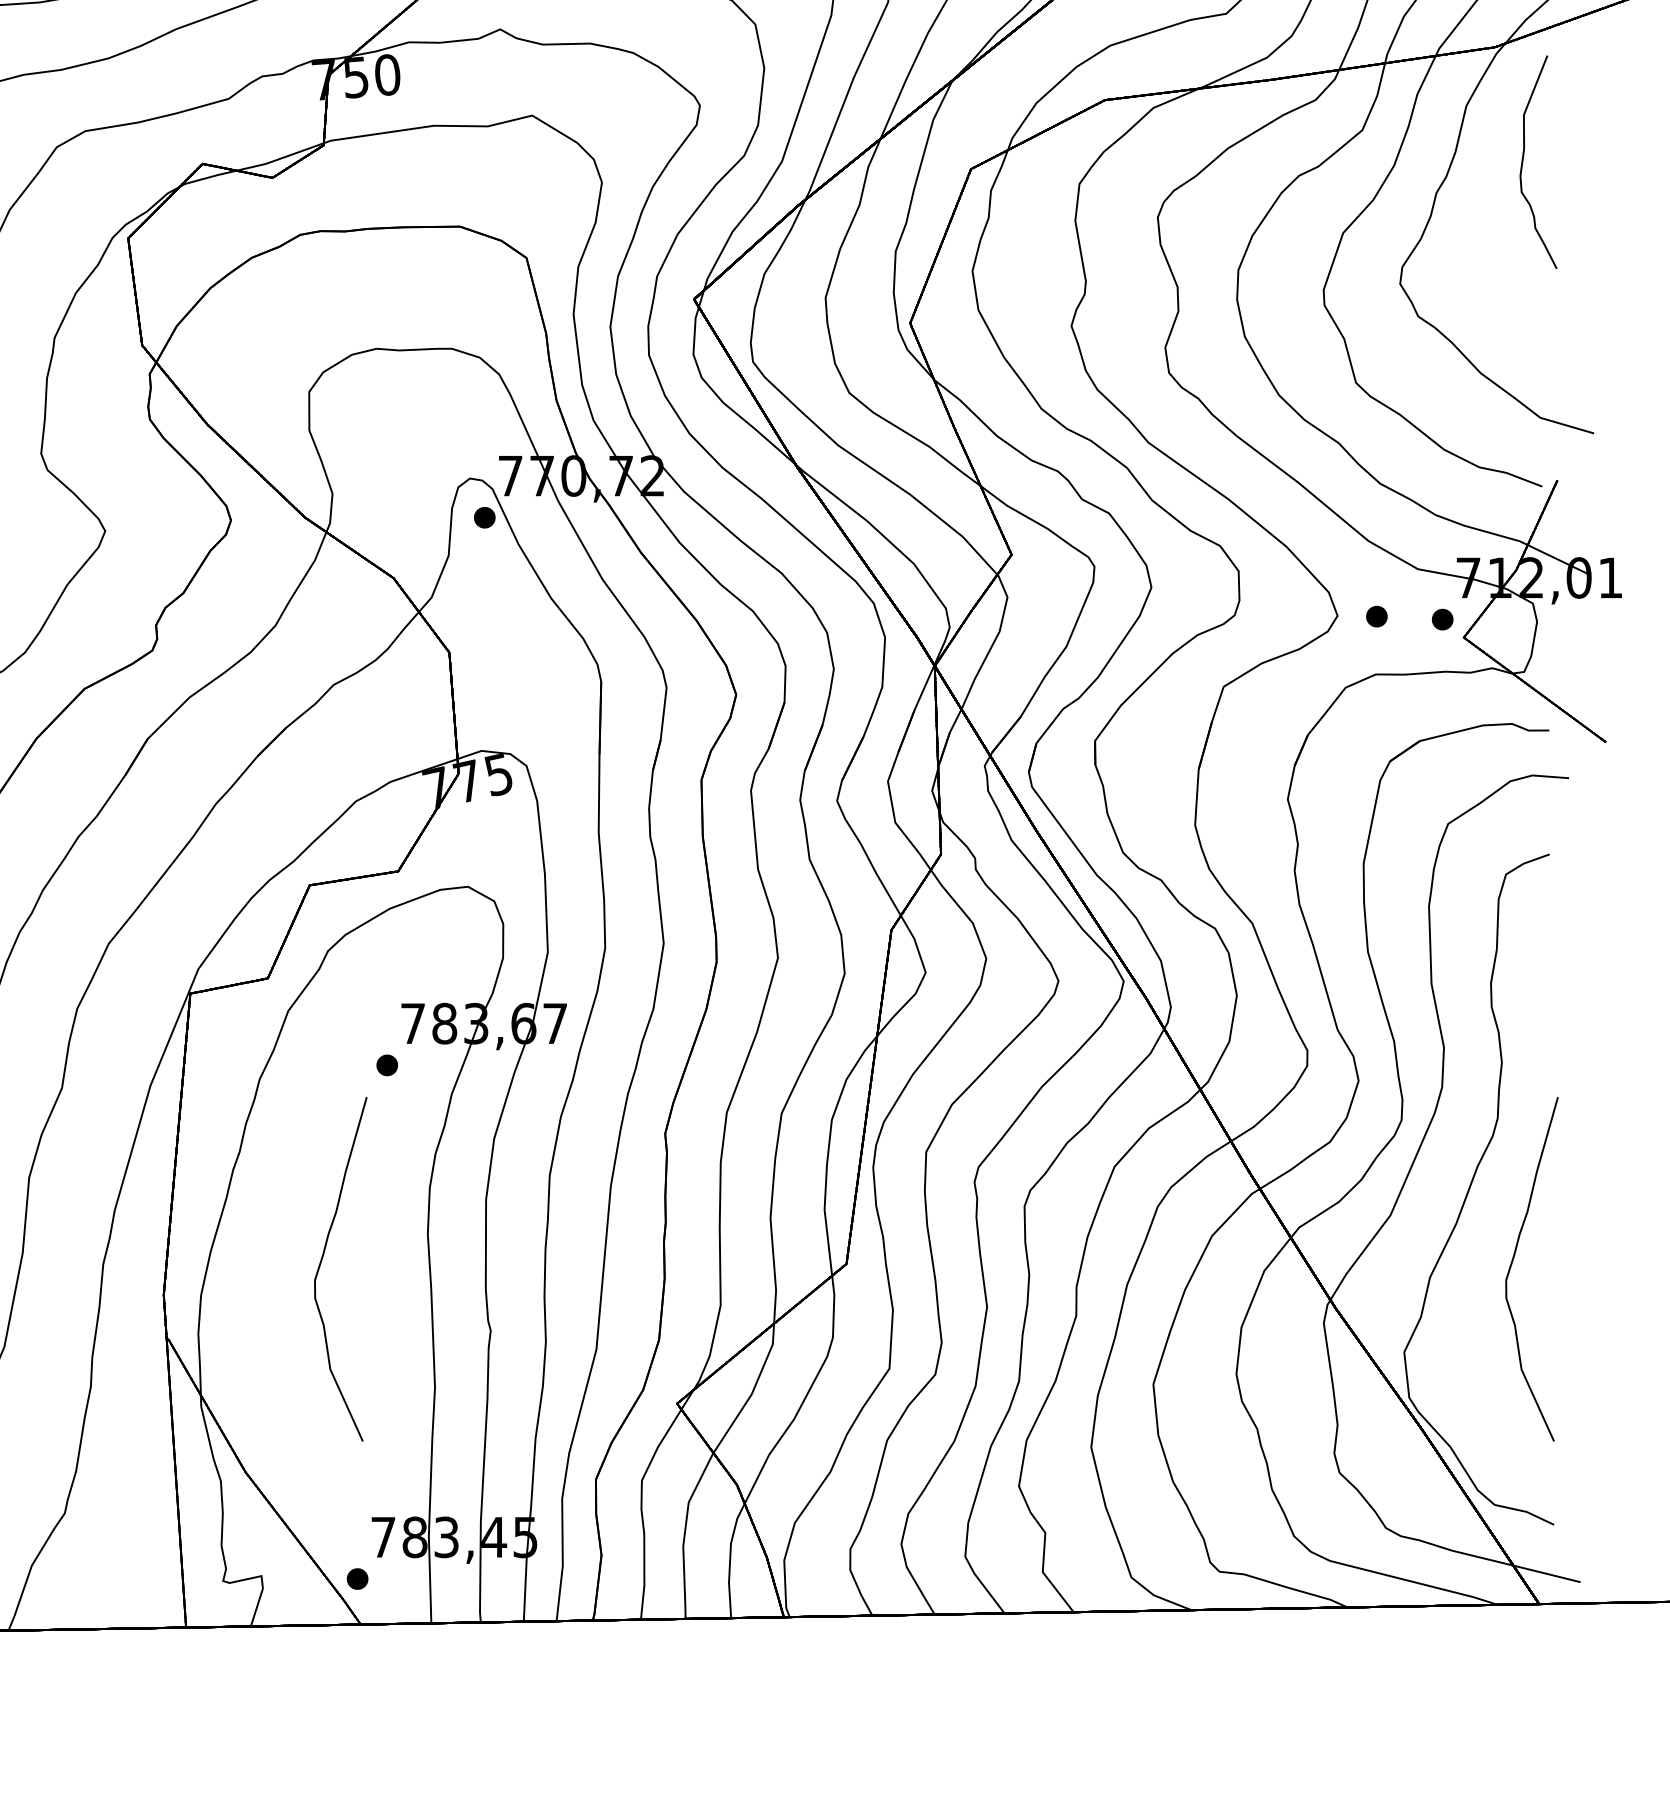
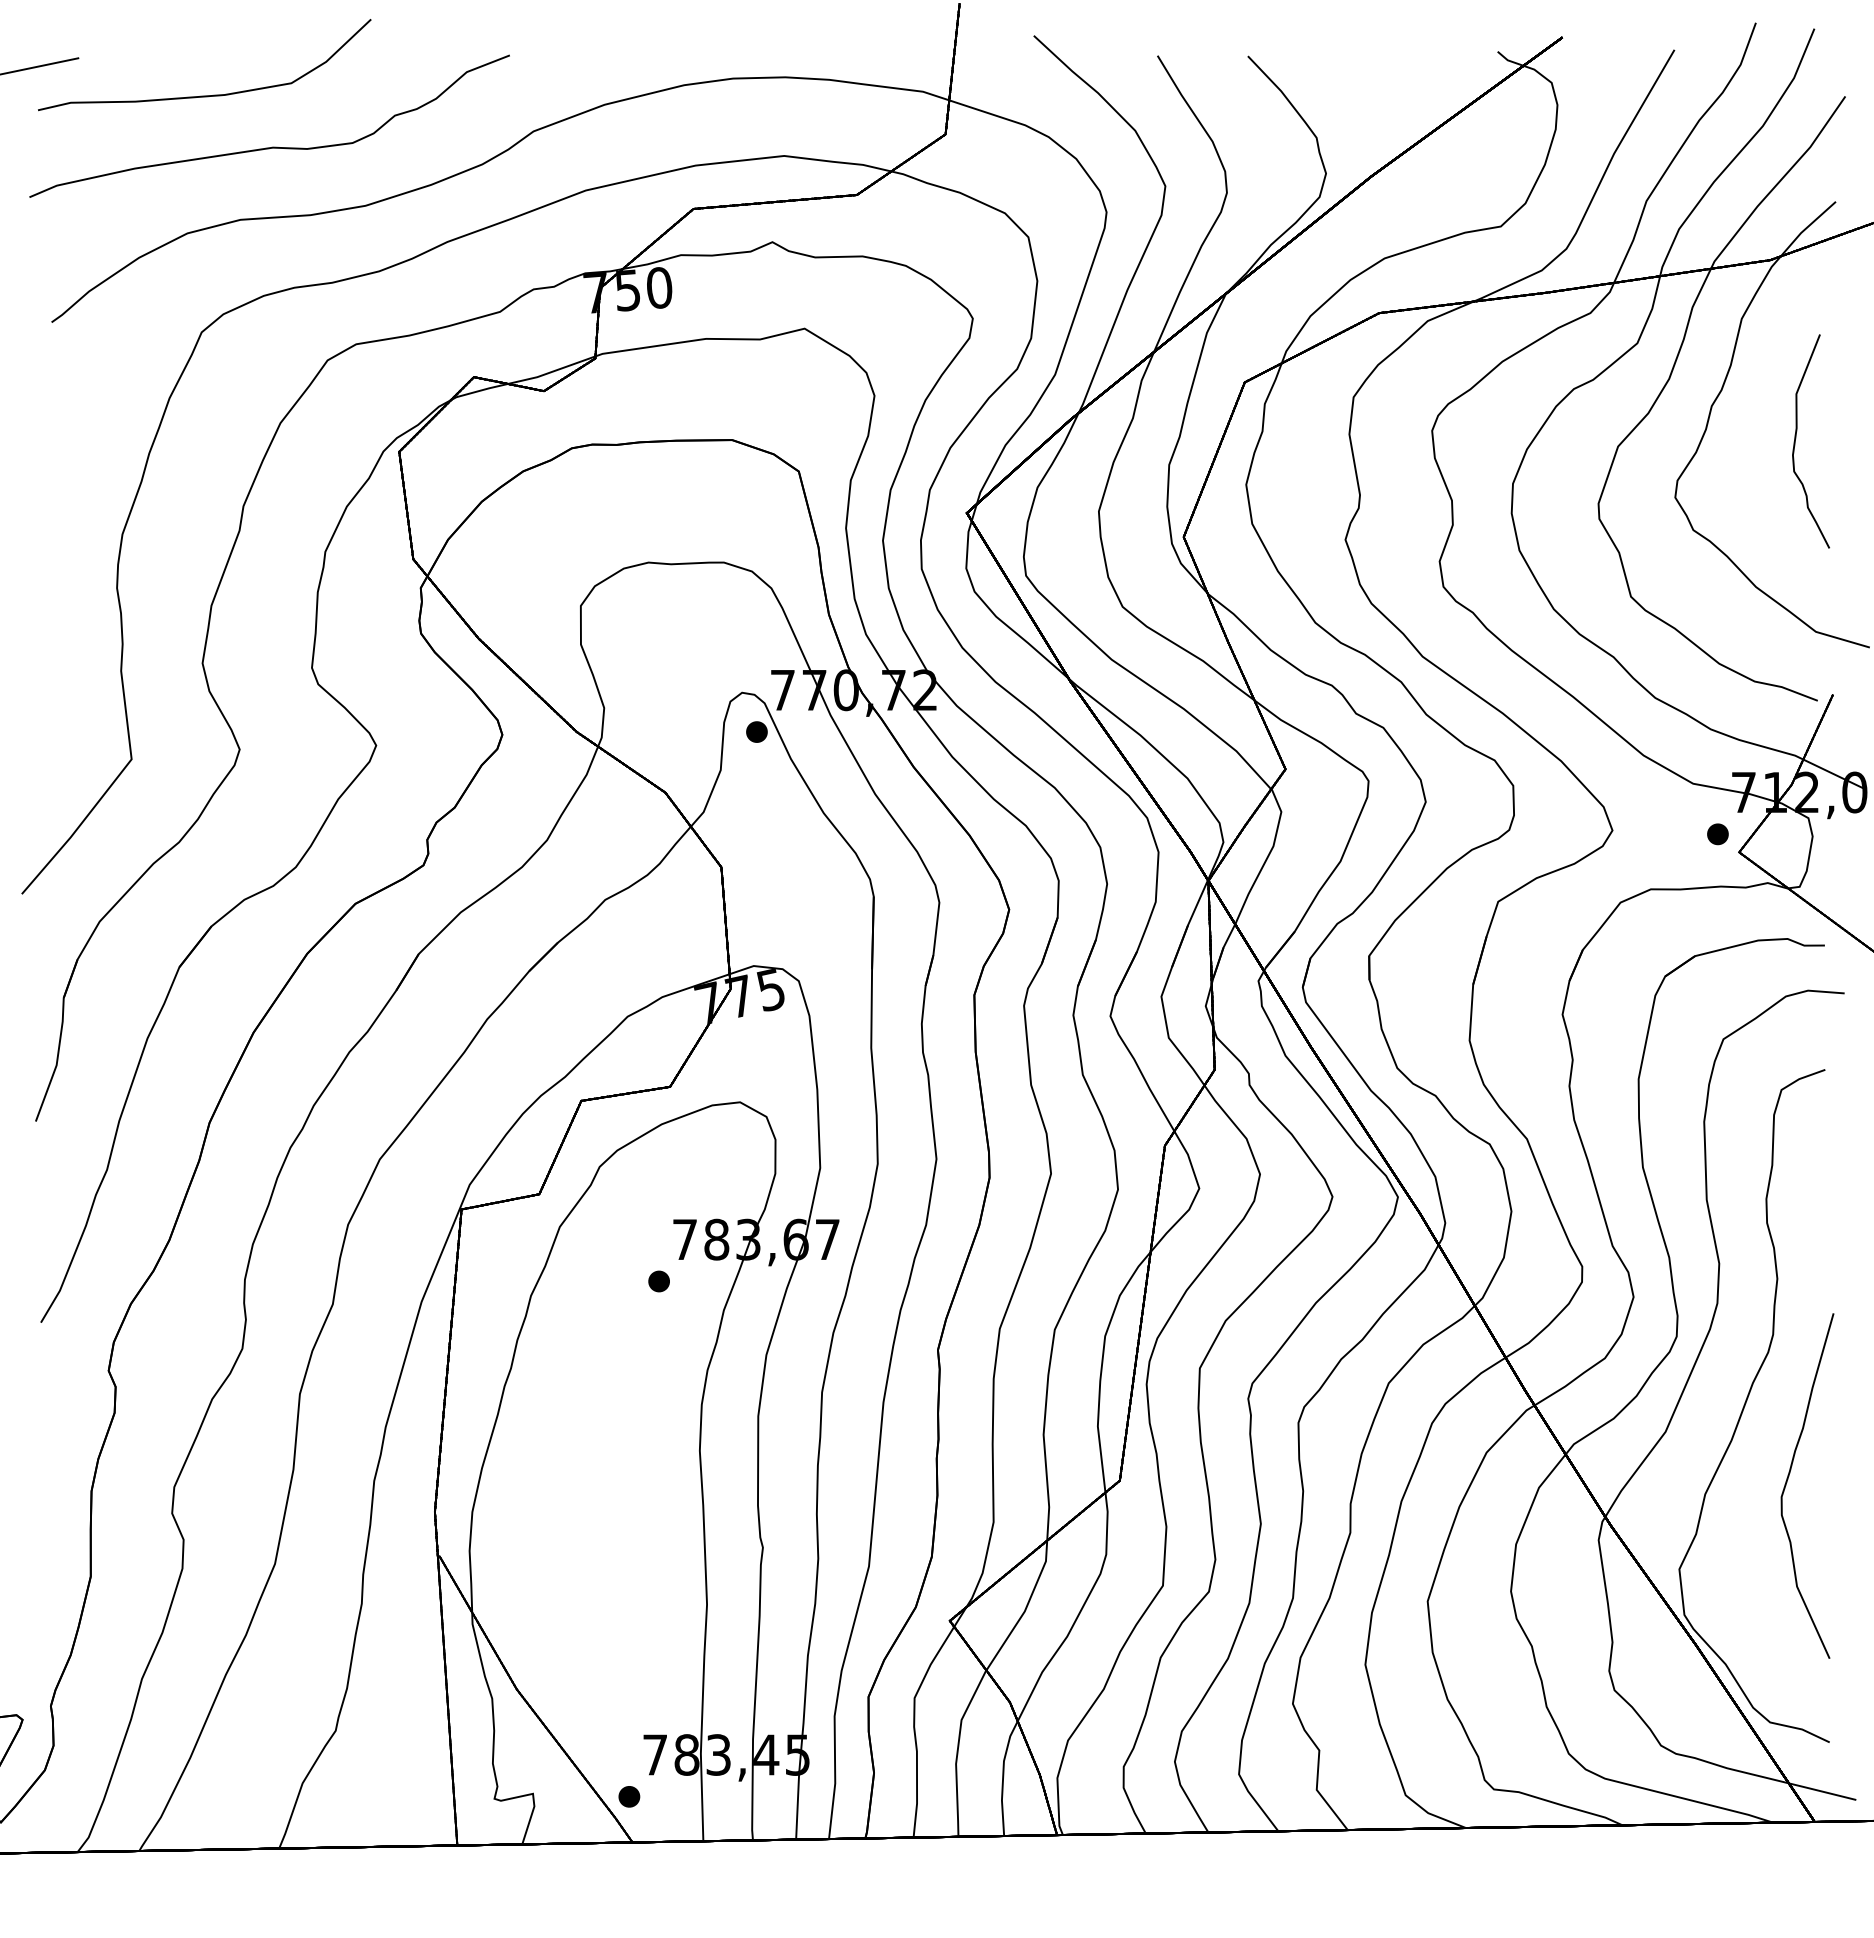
part: (1523, 159) -> (1796, 438), moved
part: (1376, 616) -> (1651, 831), removed
part: (321, 1262) -> (593, 1479), removed

